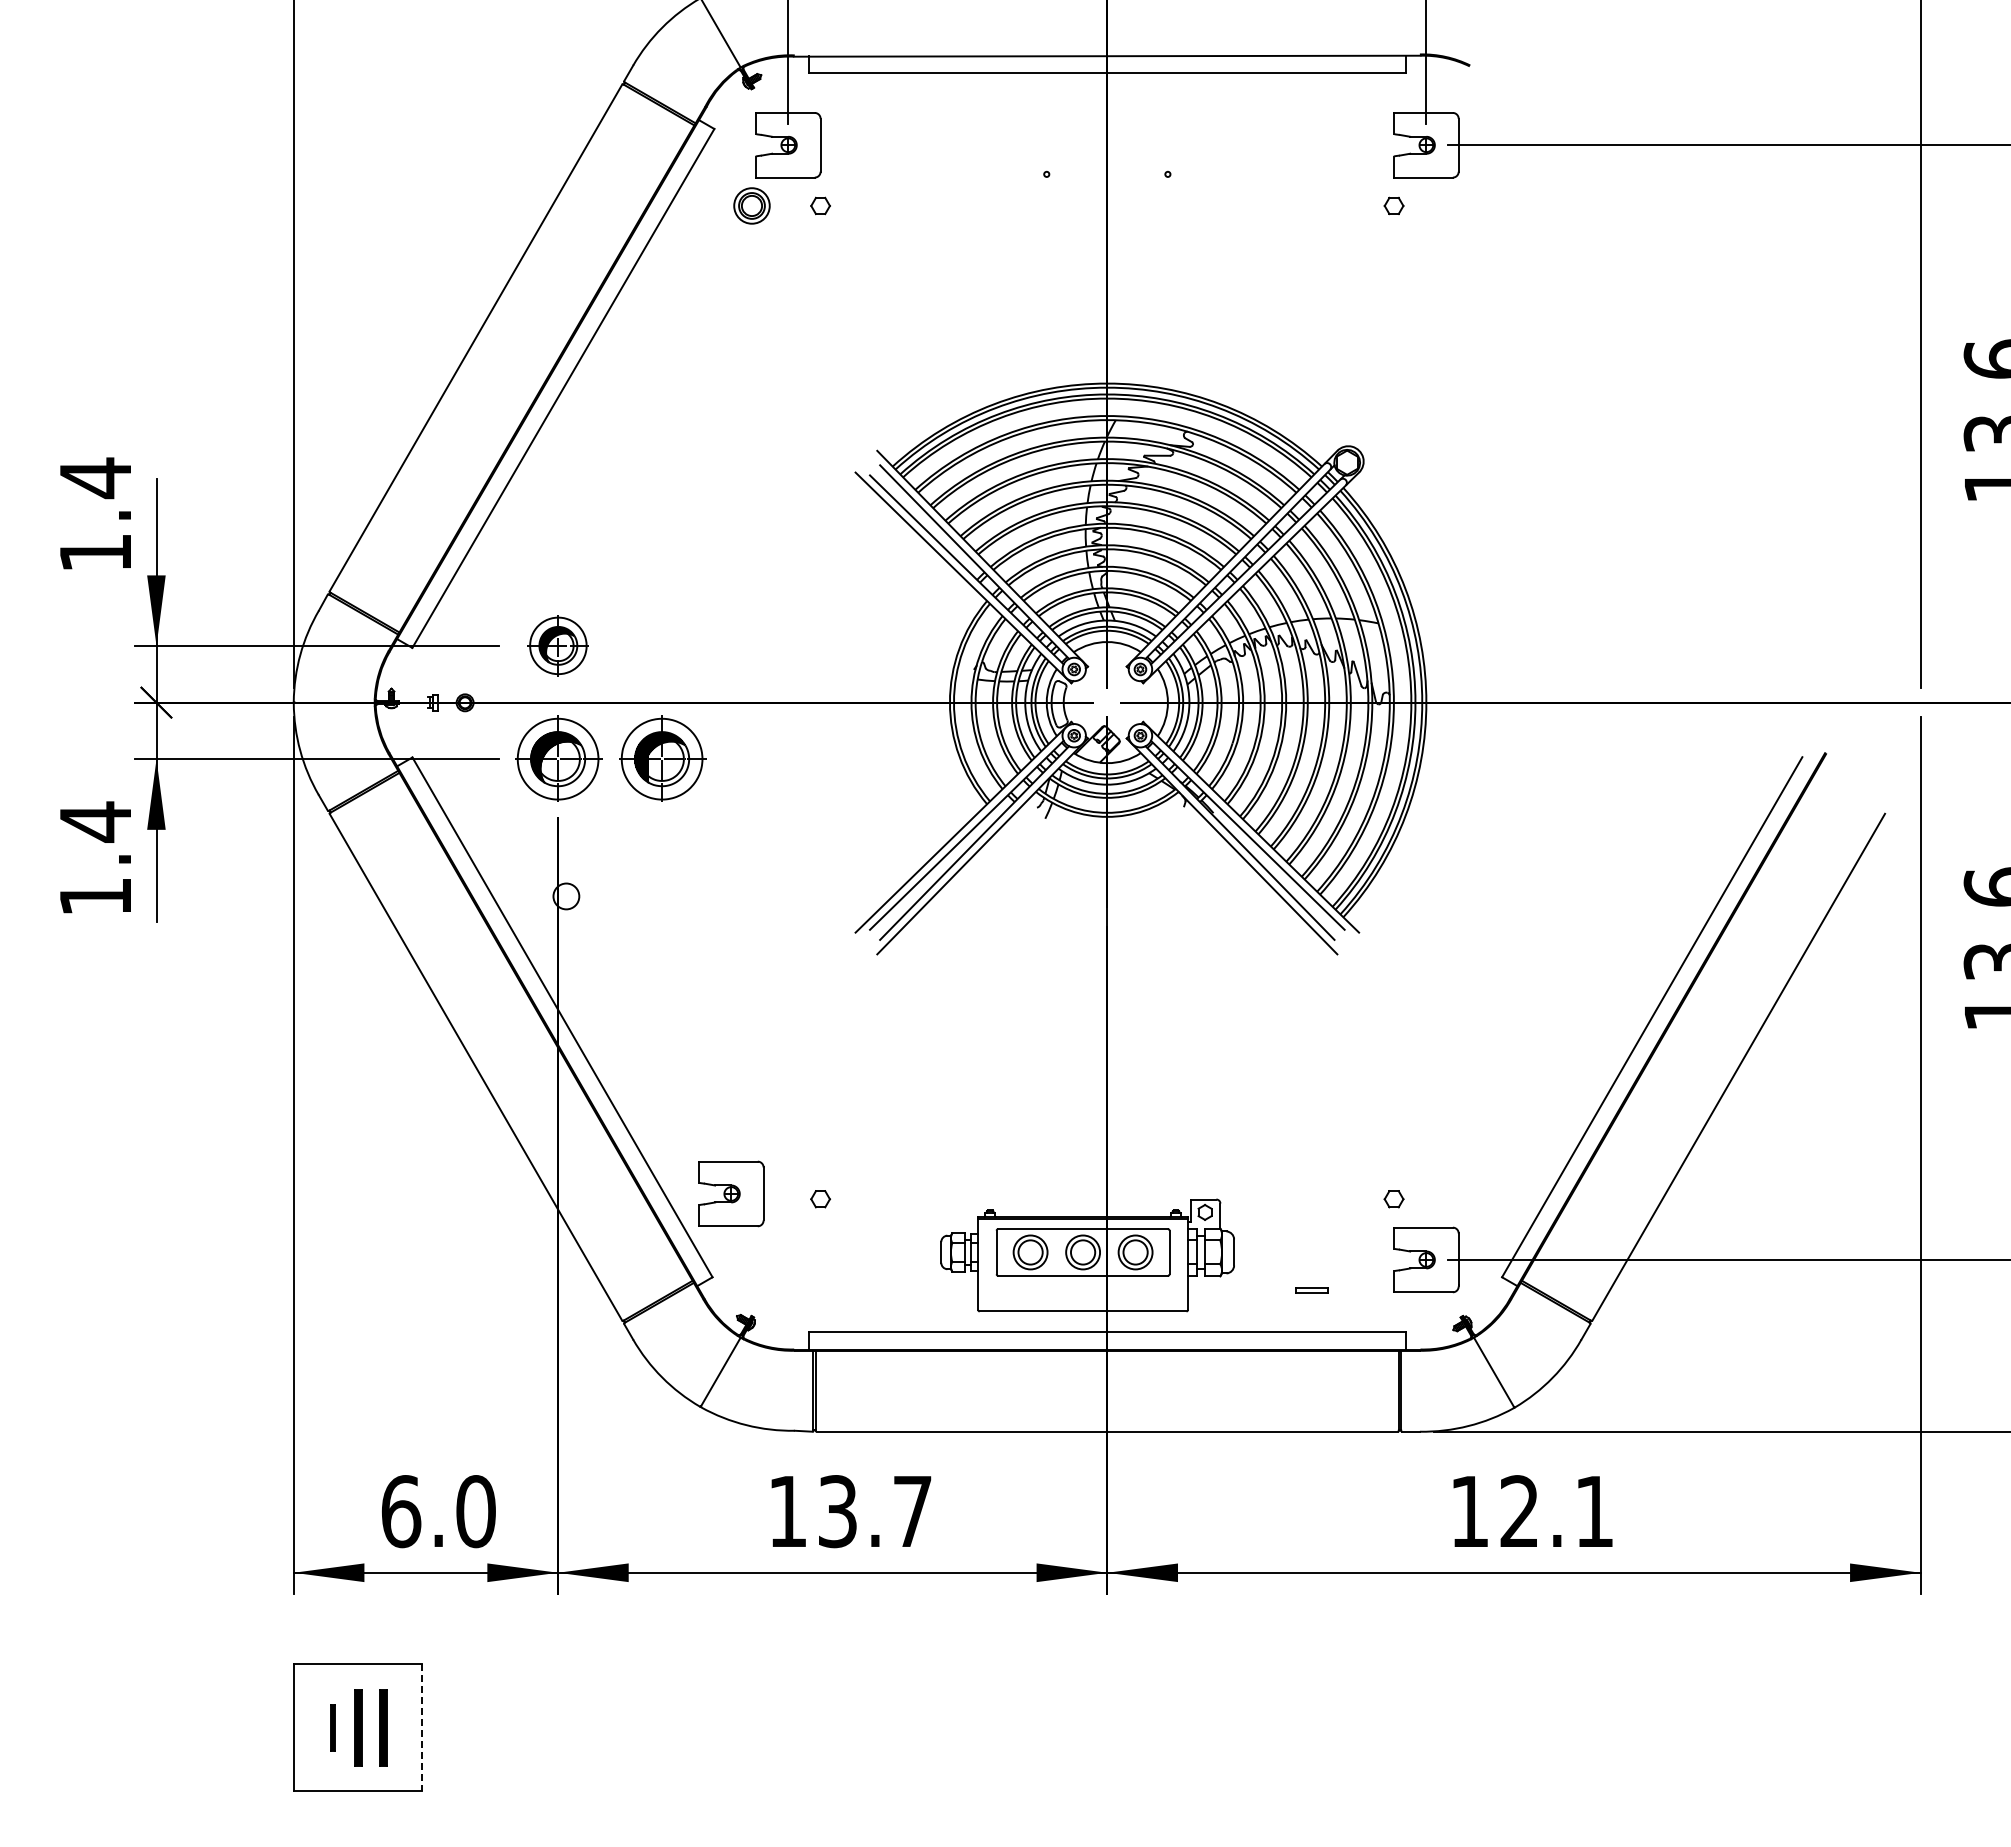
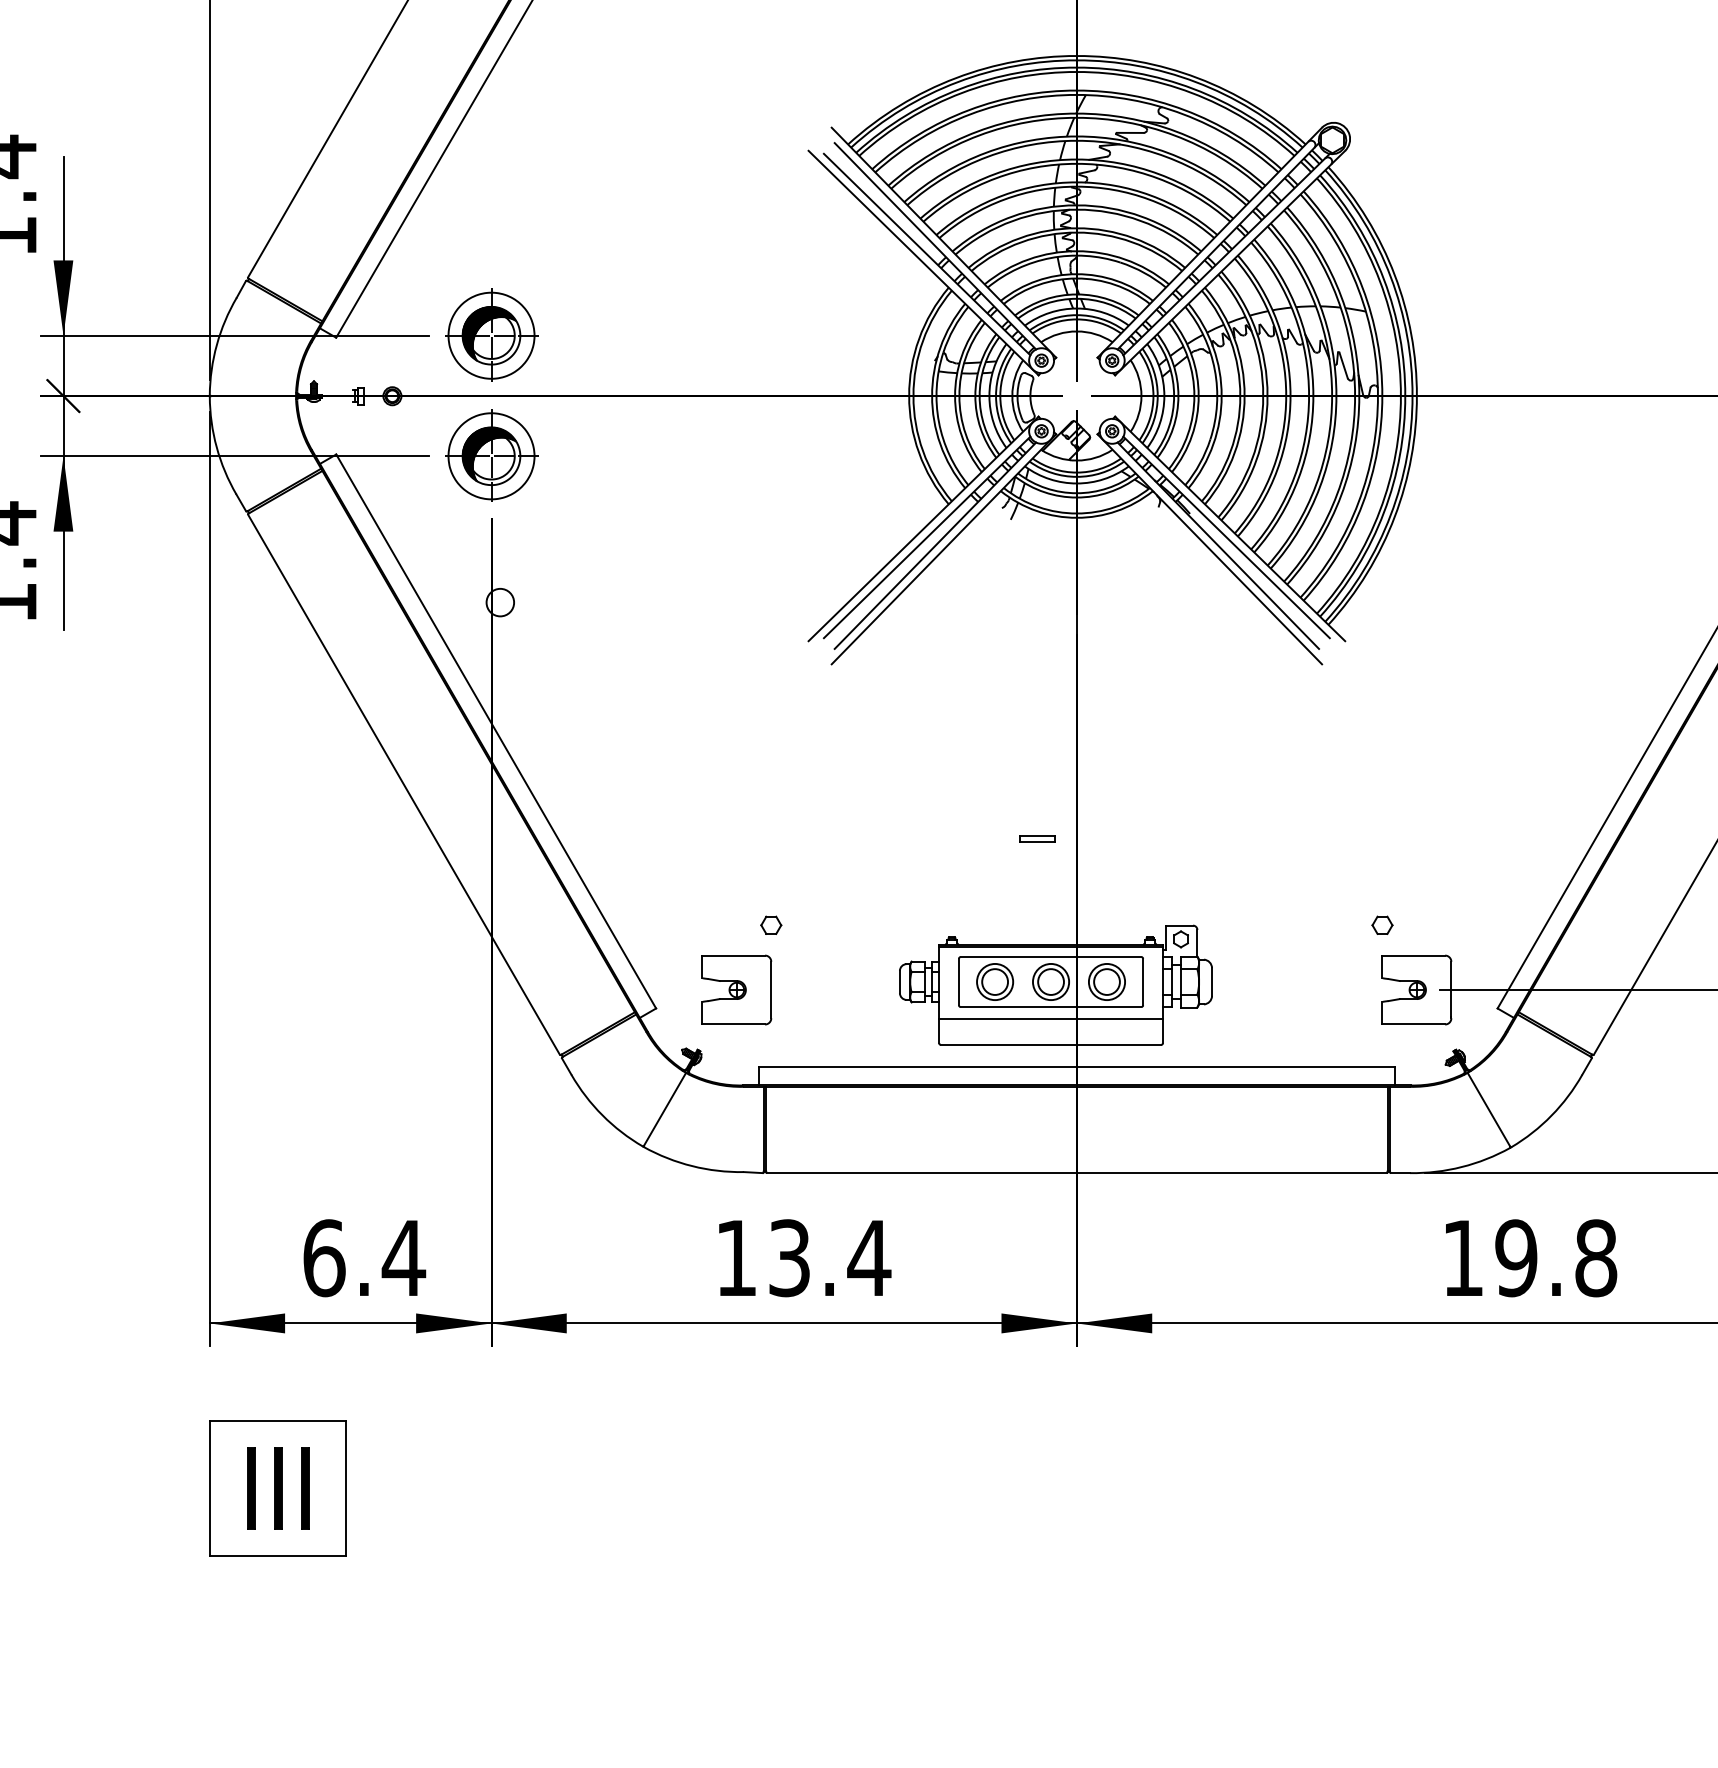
part: (558, 645) -> (491, 335), size x1.43
part: (662, 758) -> (602, 455), removed
part: (731, 1193) -> (737, 989), moved
line: (1083, 1287) -> (1051, 1019), added
part: (1311, 1290) -> (1036, 839), moved
text: (475, 1511) -> (403, 1258), 6.0 -> 6.4
text: (912, 1511) -> (869, 1258), 13.7 -> 13.4
text: (1556, 1511) -> (1555, 1258), 12.1 -> 19.8
part: (332, 1727) -> (251, 1488), size x1.67
line: (421, 1727) -> (345, 1488), dashed -> solid

